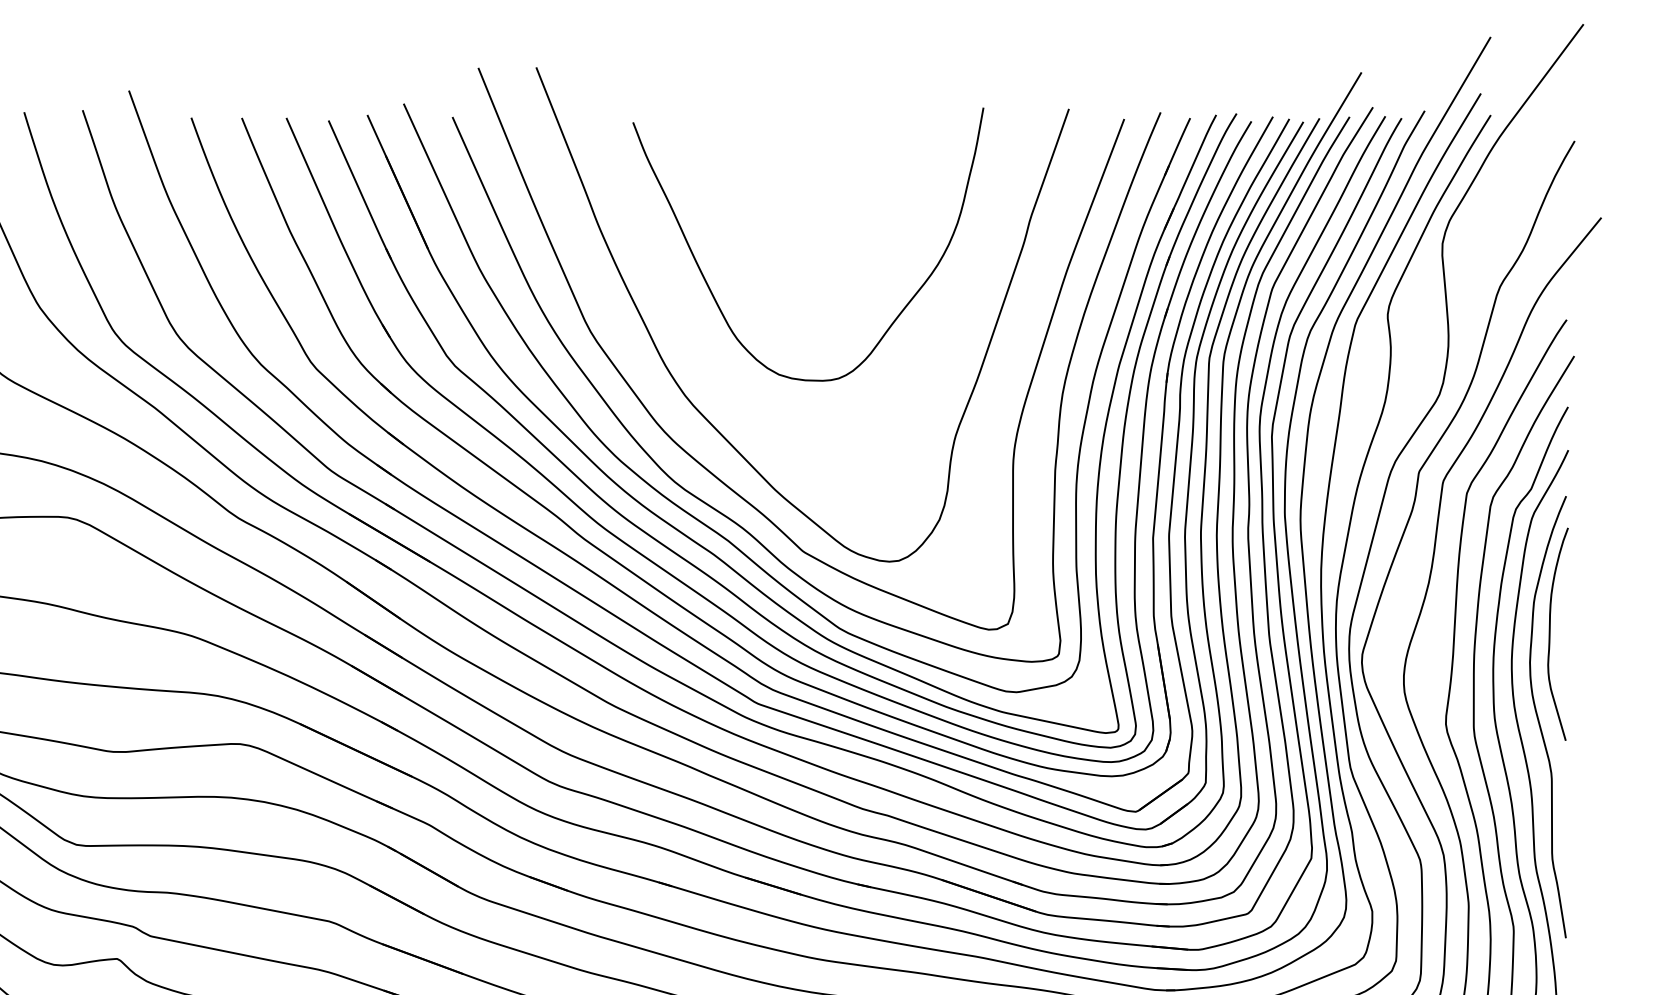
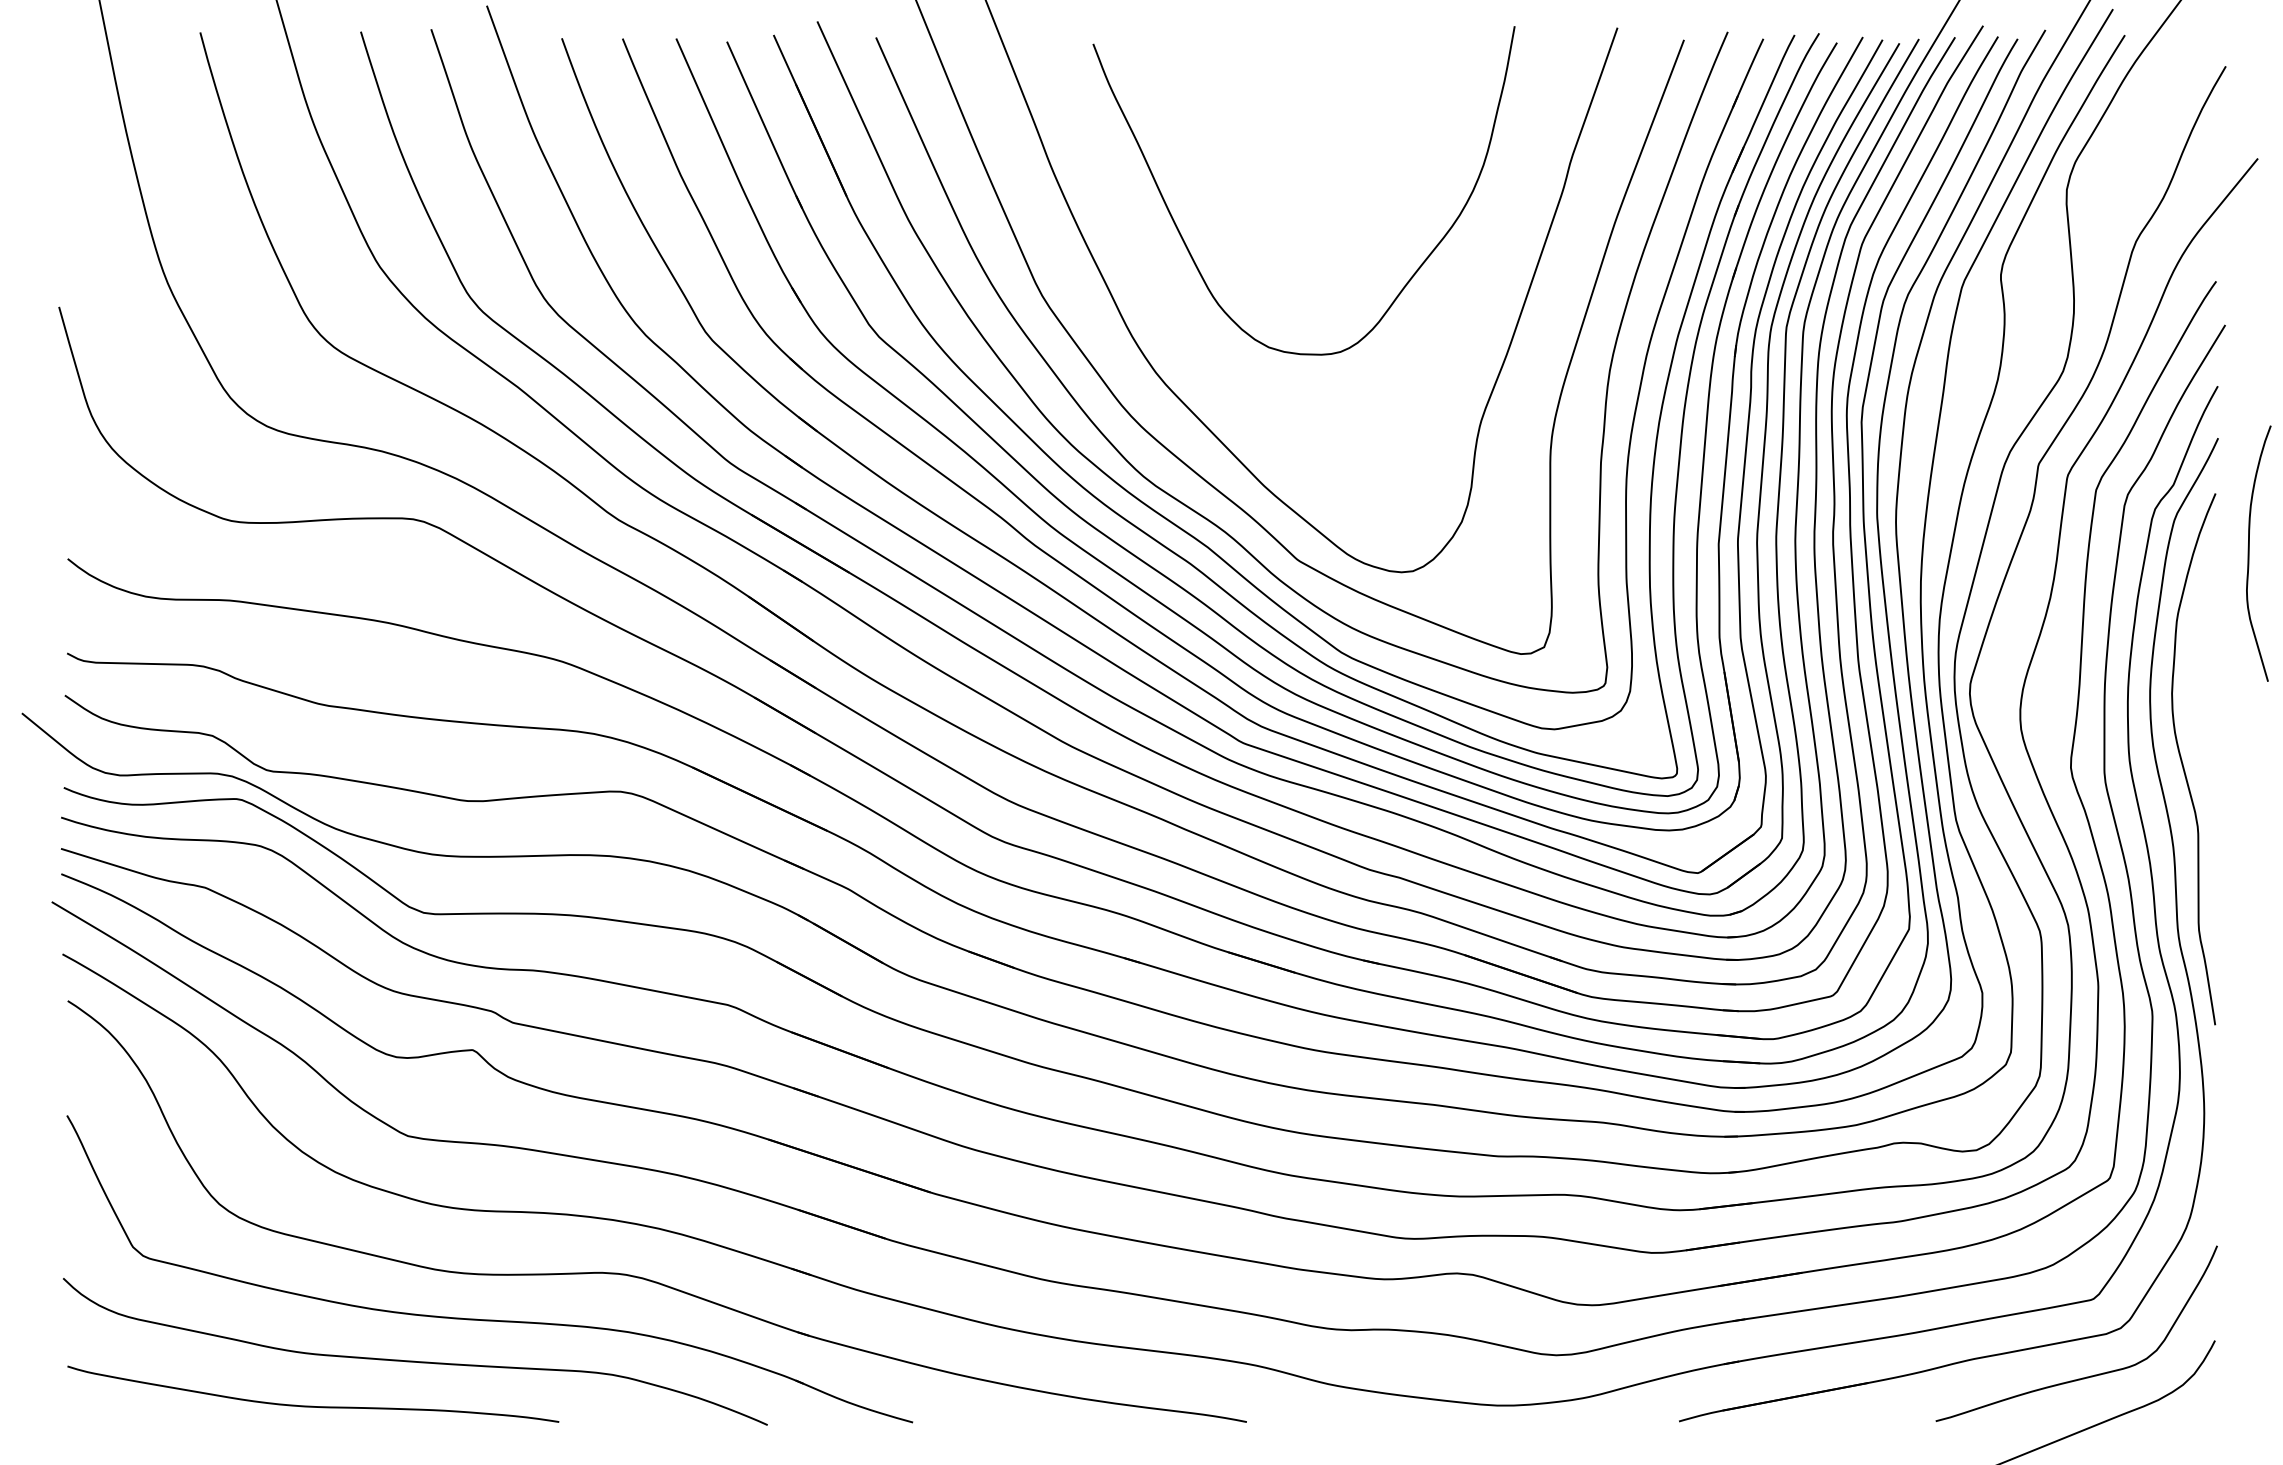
curve: (1550, 634) -> (2249, 553), moved

